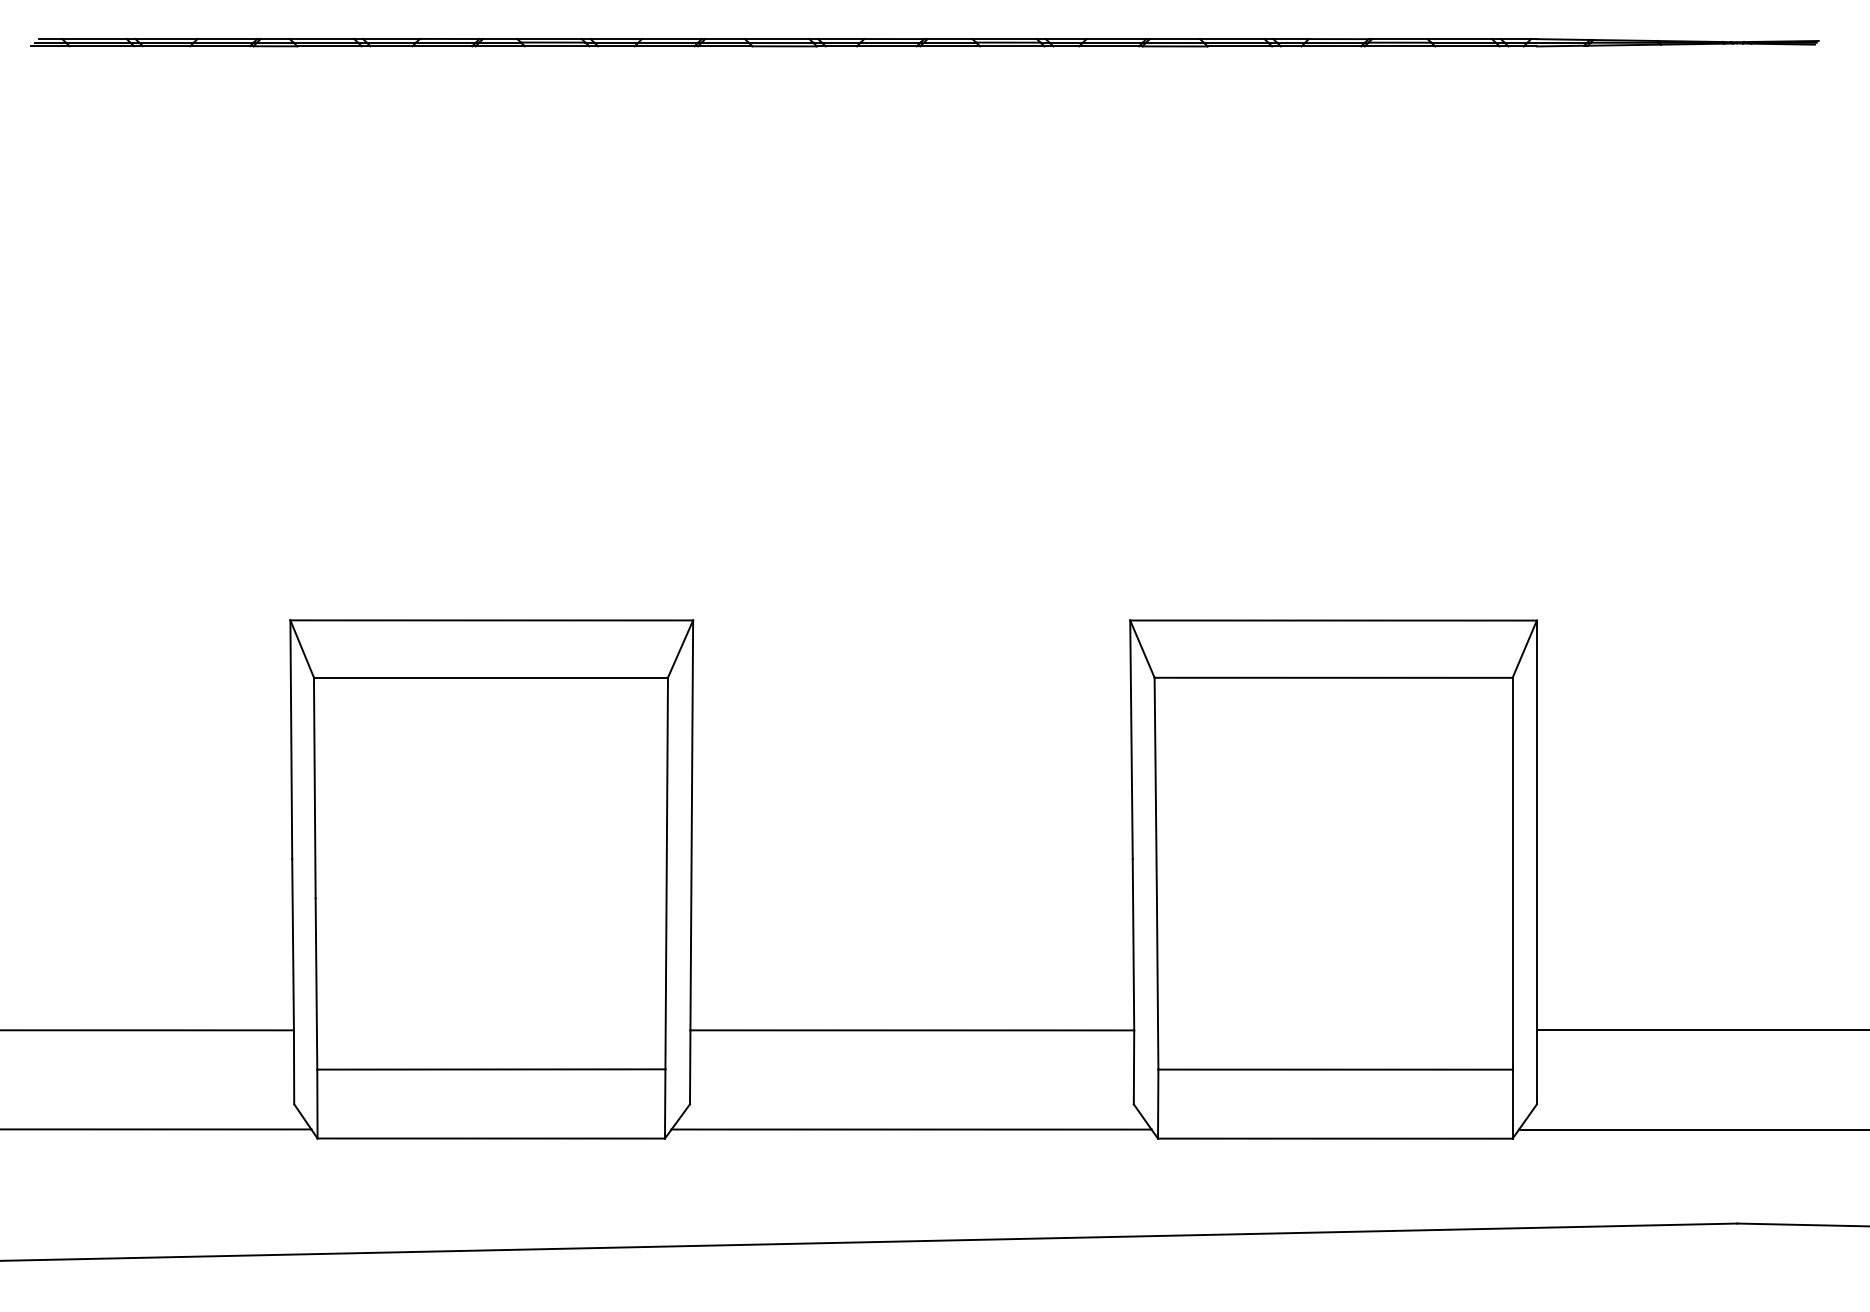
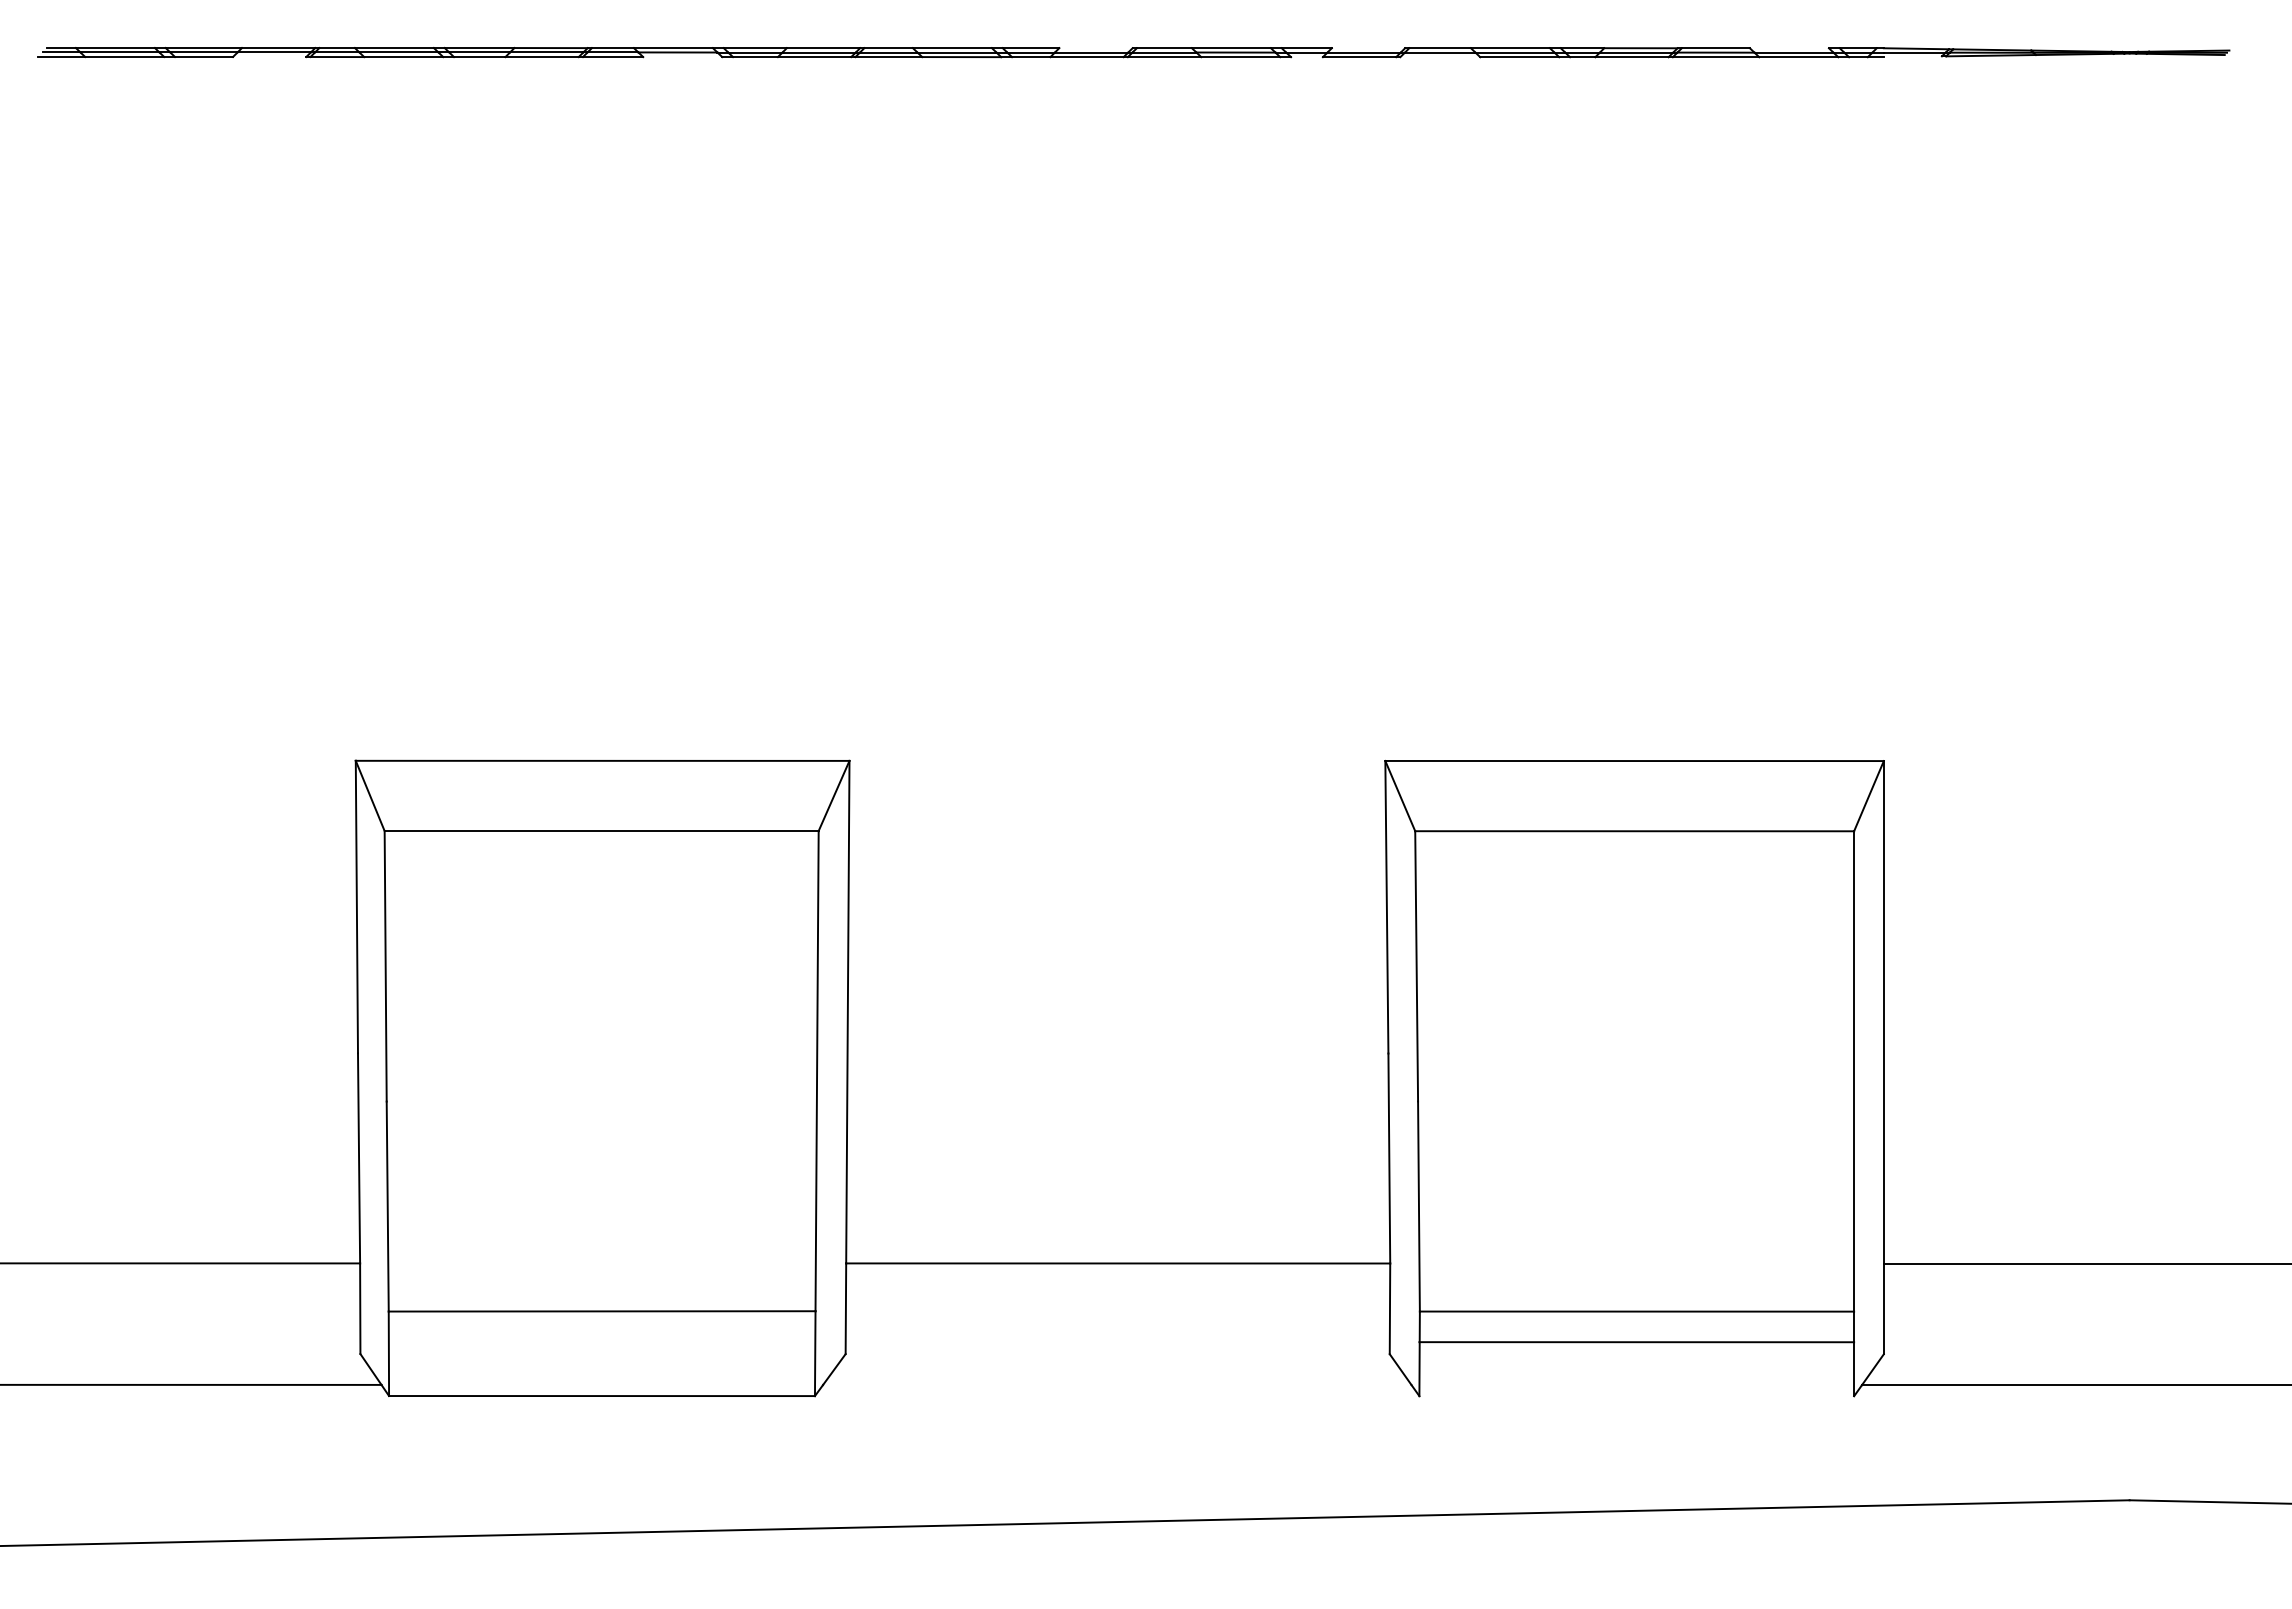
line: (893, 39) -> (1095, 48), removed
line: (1116, 39) -> (1368, 48), removed
line: (1459, 39) -> (1788, 48), removed
line: (1560, 45) -> (1912, 56), removed
line: (220, 46) -> (269, 57), removed
line: (556, 46) -> (682, 57), removed
line: (1065, 46) -> (1306, 57), removed
line: (1175, 46) -> (1440, 57), removed
line: (911, 1129) -> (1117, 1385), removed
line: (1335, 1138) -> (1636, 1342), moved

